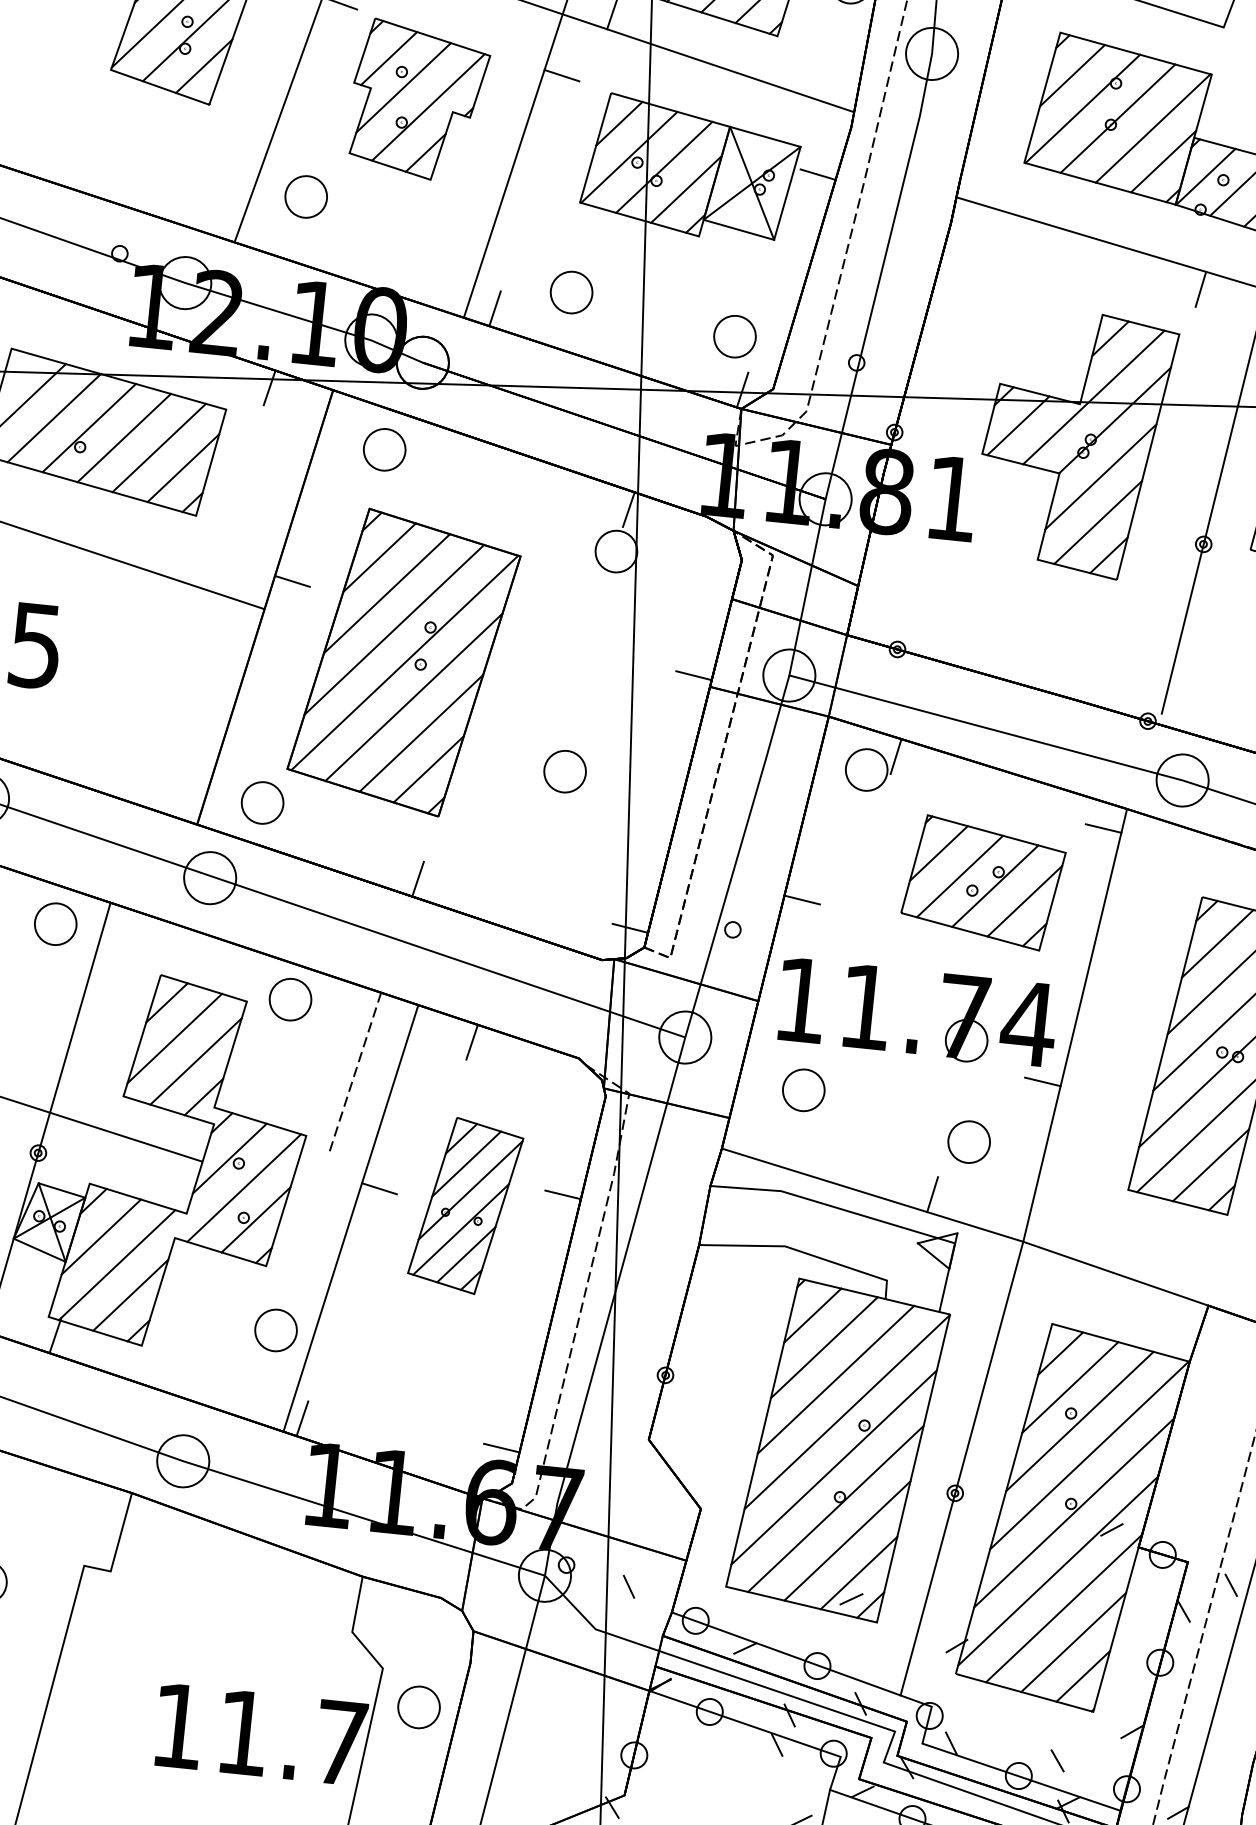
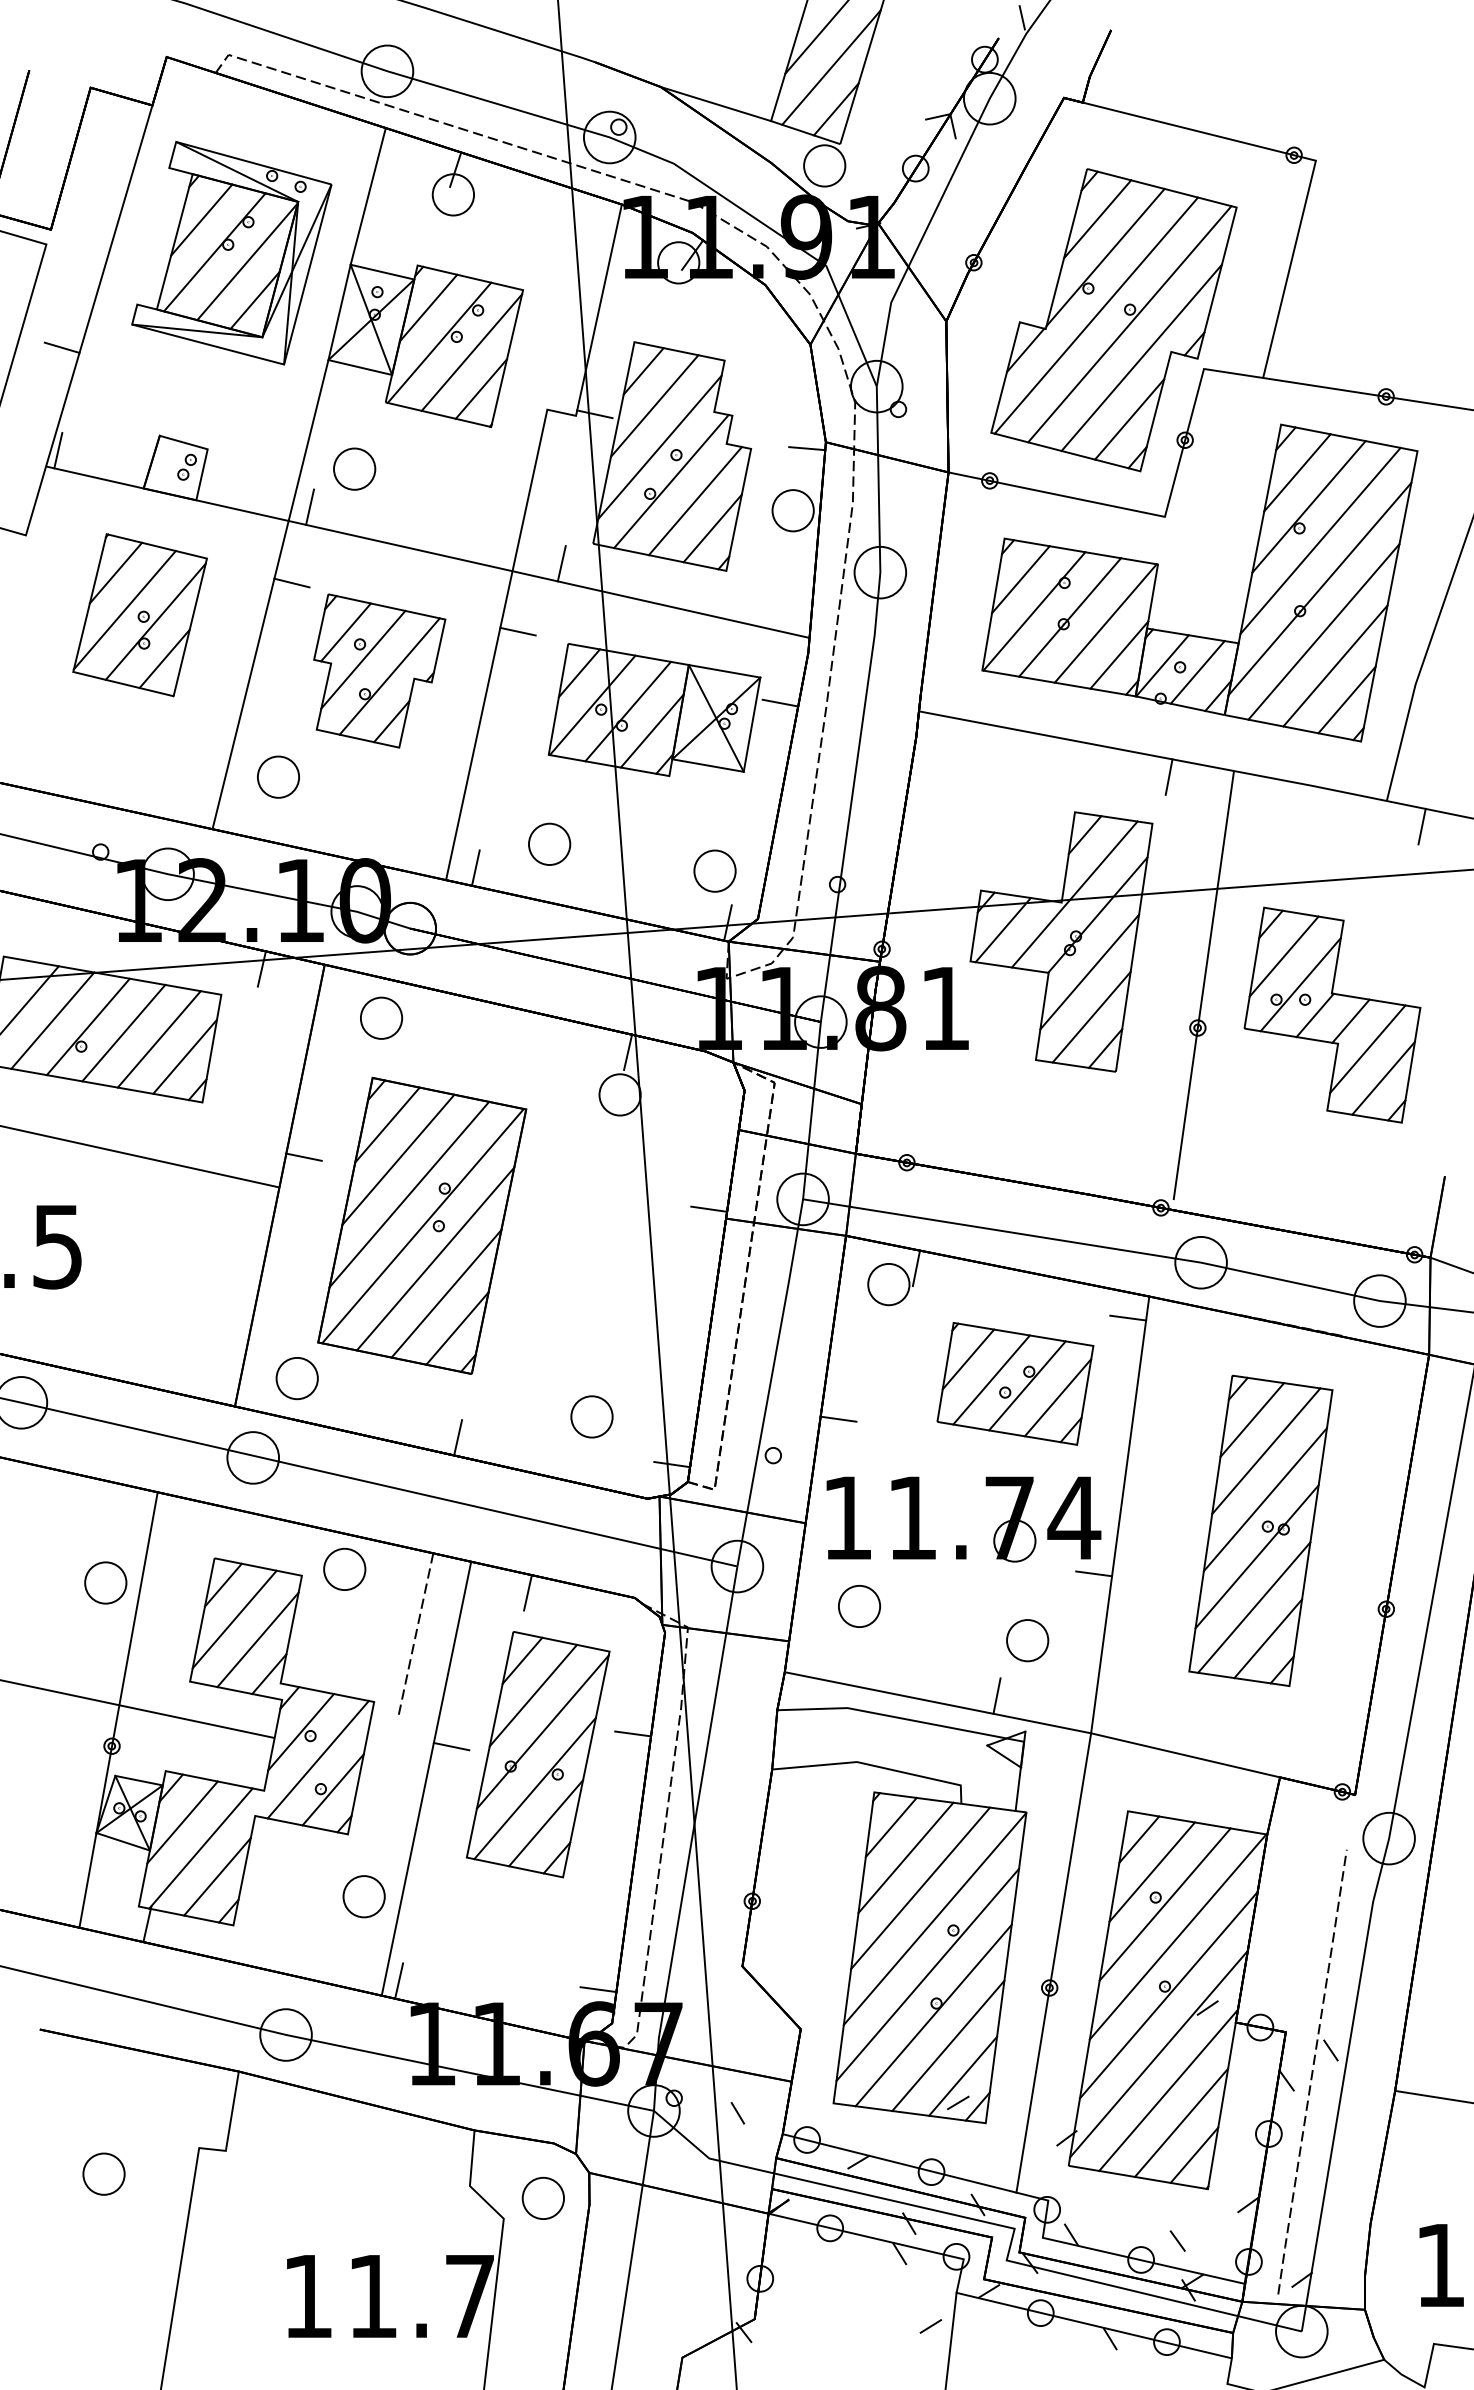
part: (564, 771) -> (591, 1416), moved
part: (55, 923) -> (105, 1582), moved
part: (465, 1205) -> (538, 1754), size x1.43
part: (418, 1706) -> (542, 2197), moved

